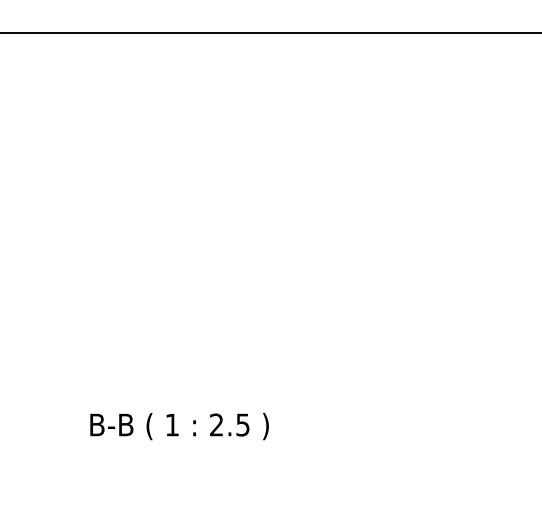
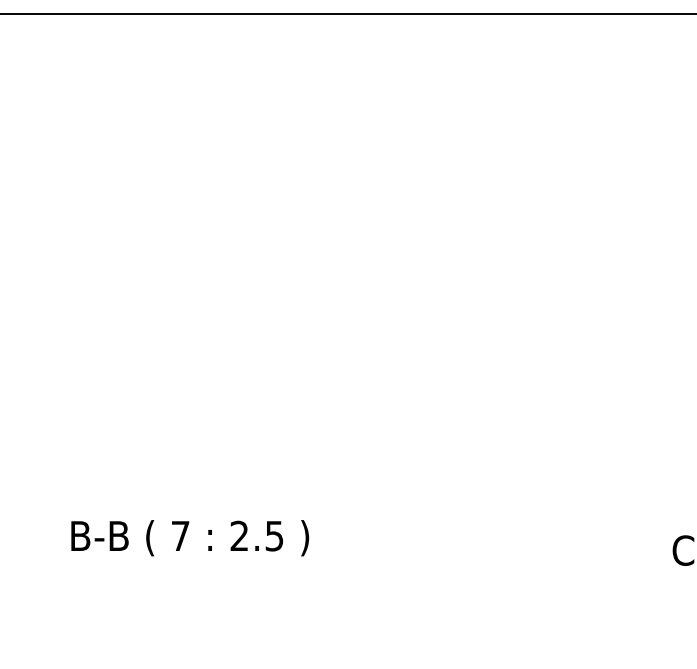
text: (172, 424) -> (180, 535), 1 -> 7

